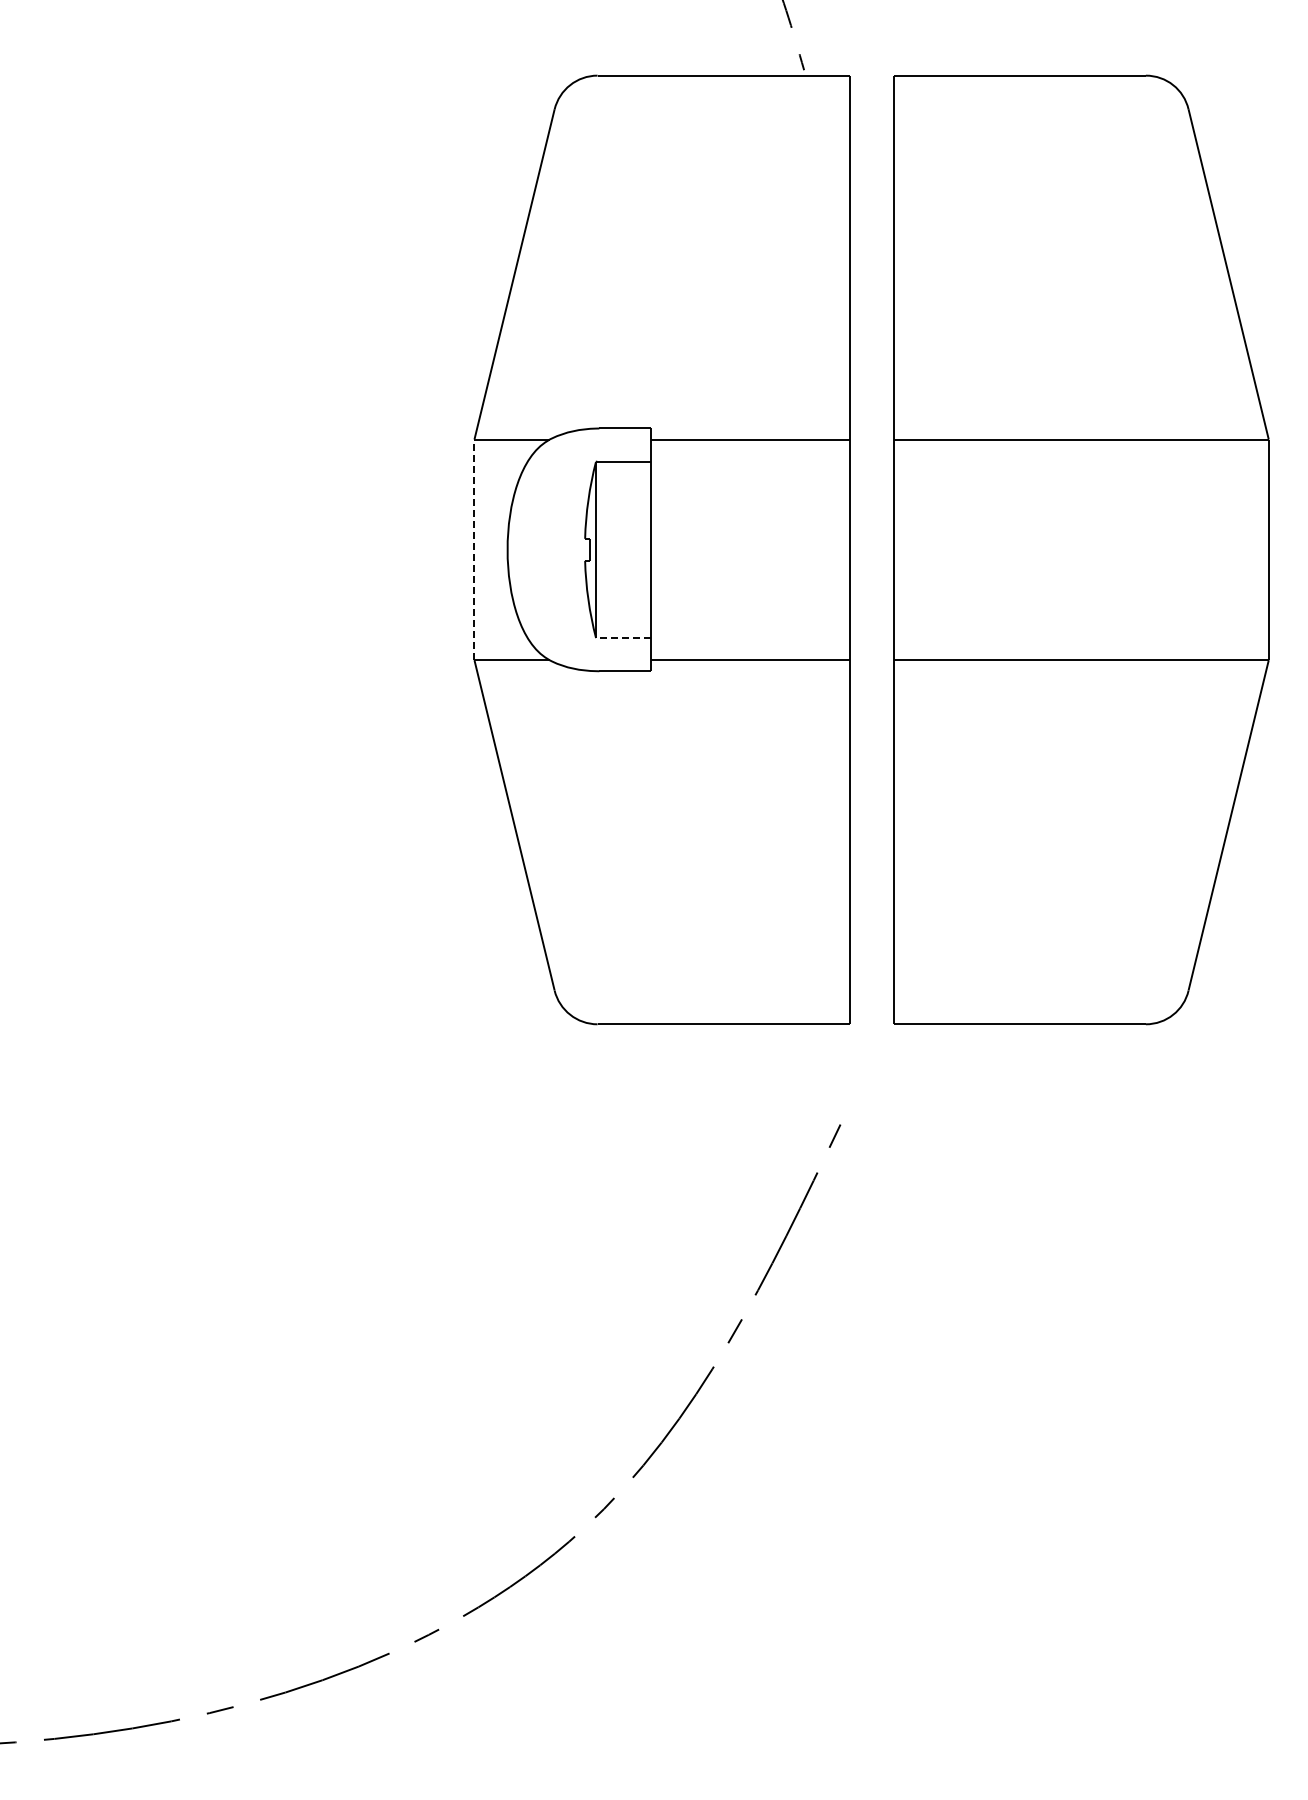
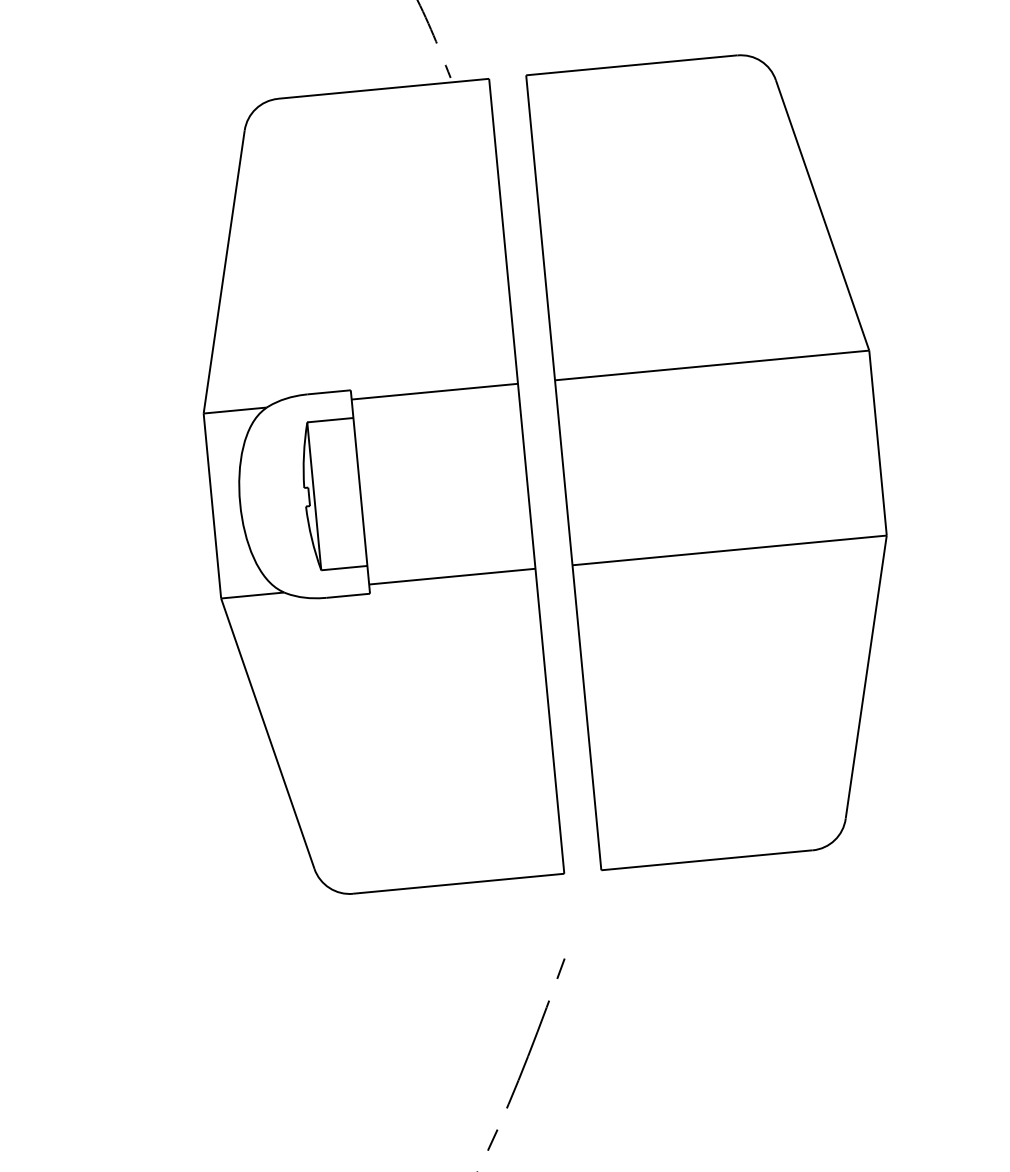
line: (474, 549) -> (212, 505), dashed -> solid
line: (623, 638) -> (344, 568), dashed -> solid

